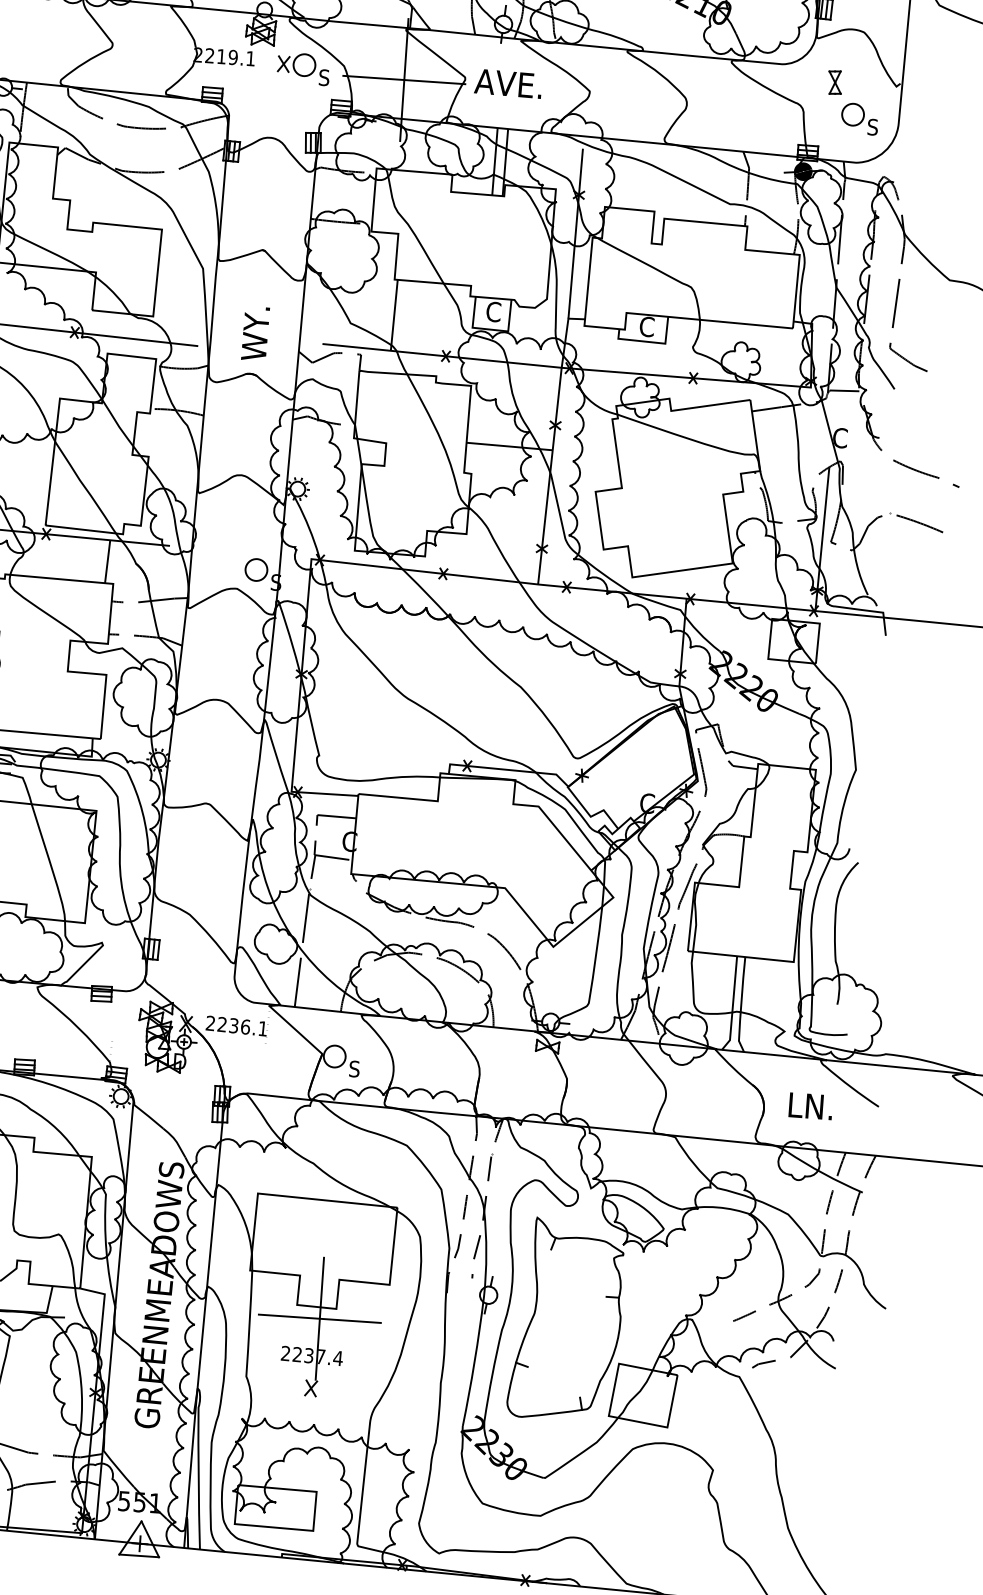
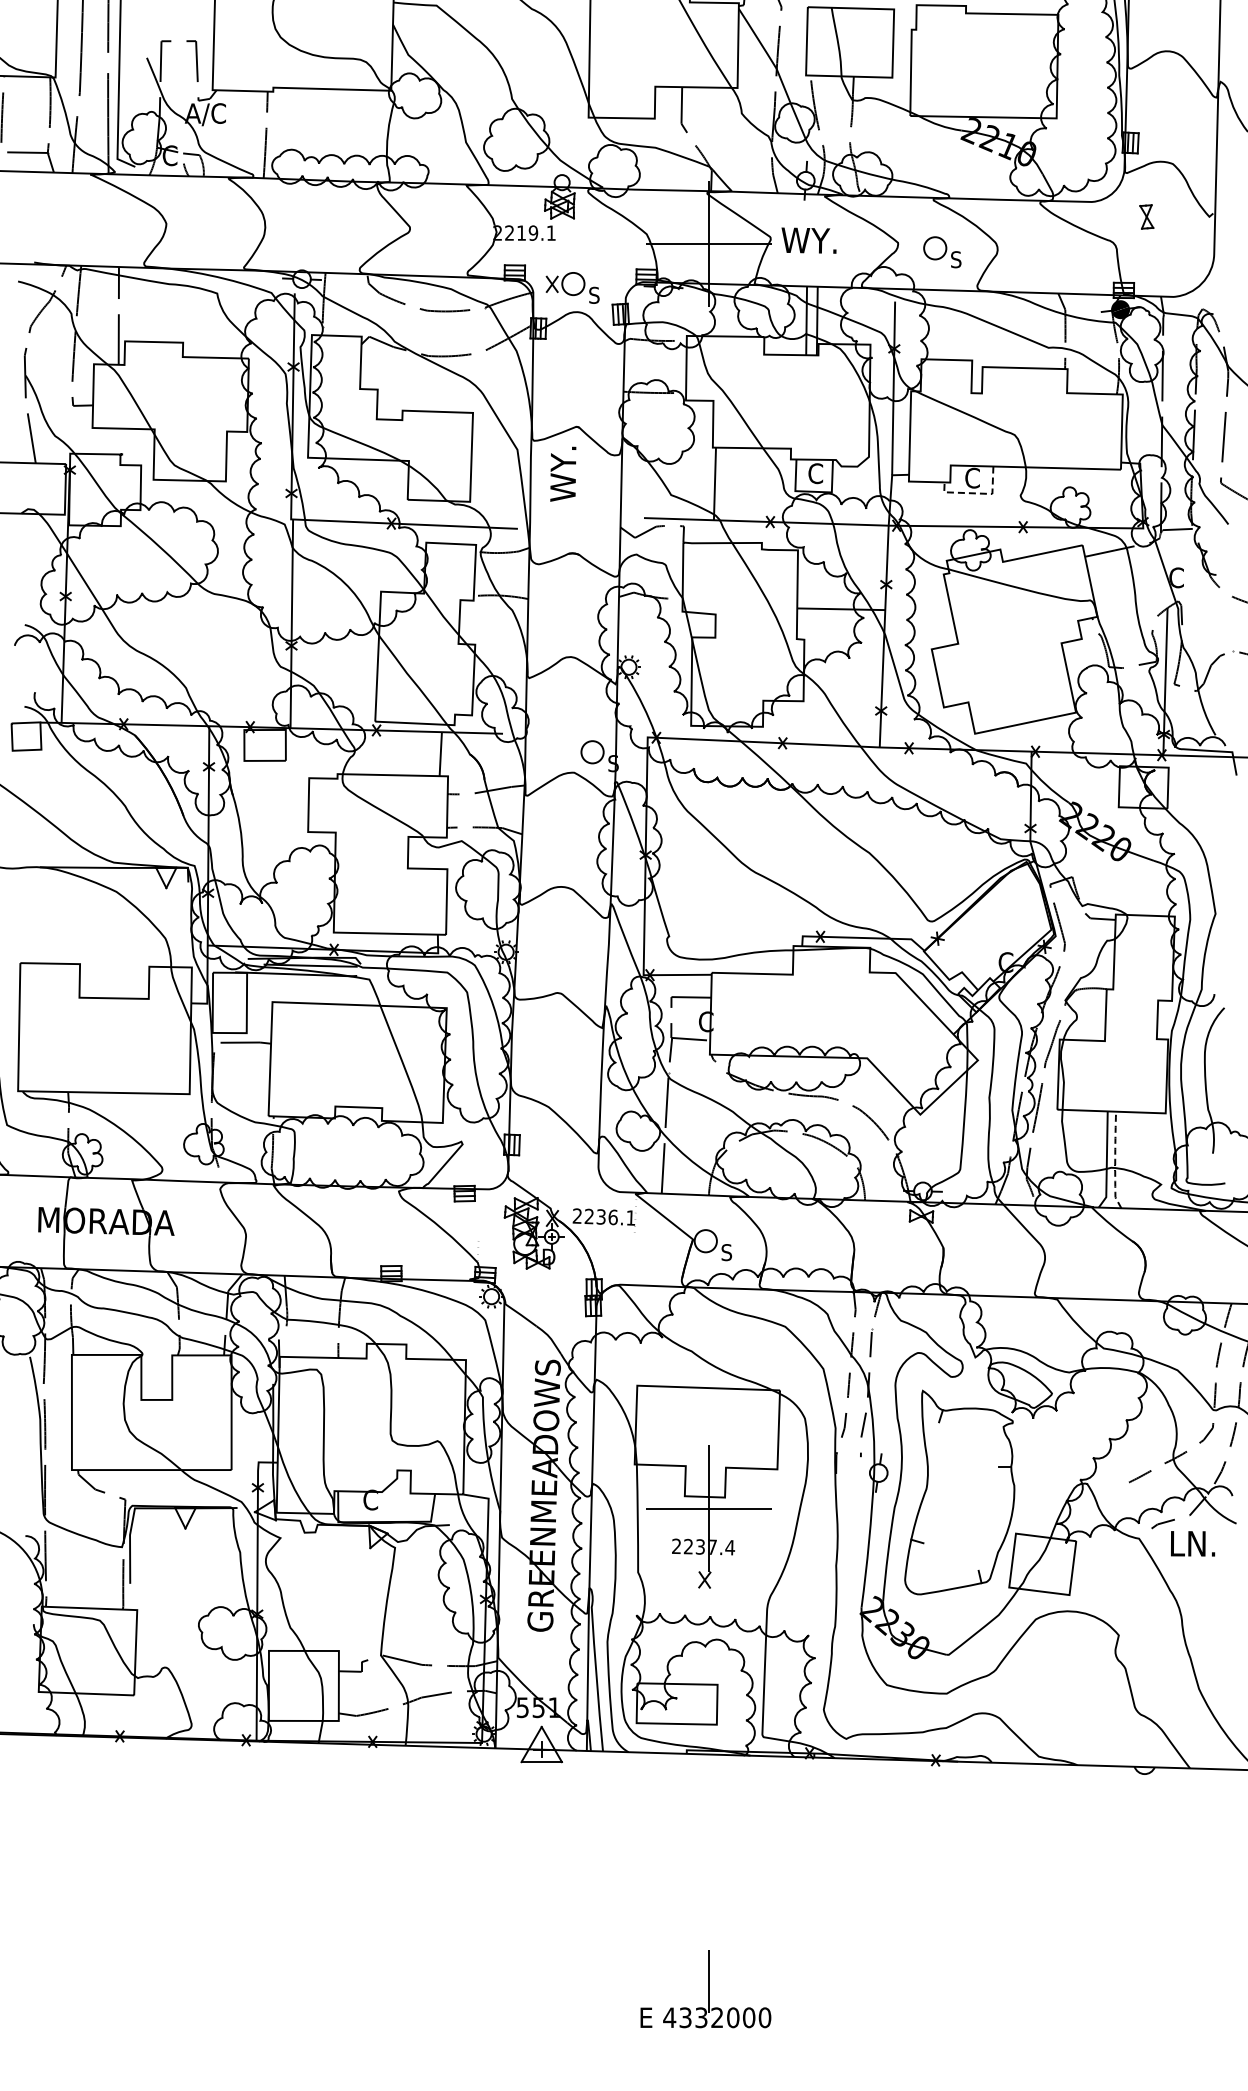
part: (303, 68) -> (572, 287), moved
text: (508, 83) -> (814, 240), AVE. -> WY.
part: (859, 119) -> (942, 252), moved
text: (255, 333) -> (563, 473), moved
line: (649, 342) -> (976, 493), solid -> dashed
line: (741, 1004) -> (1115, 1160), solid -> dashed
text: (811, 1106) -> (1193, 1543), moved

